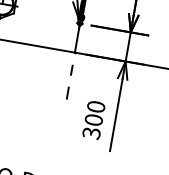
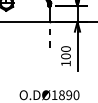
text: (90, 132) -> (65, 63), 300 -> 100

